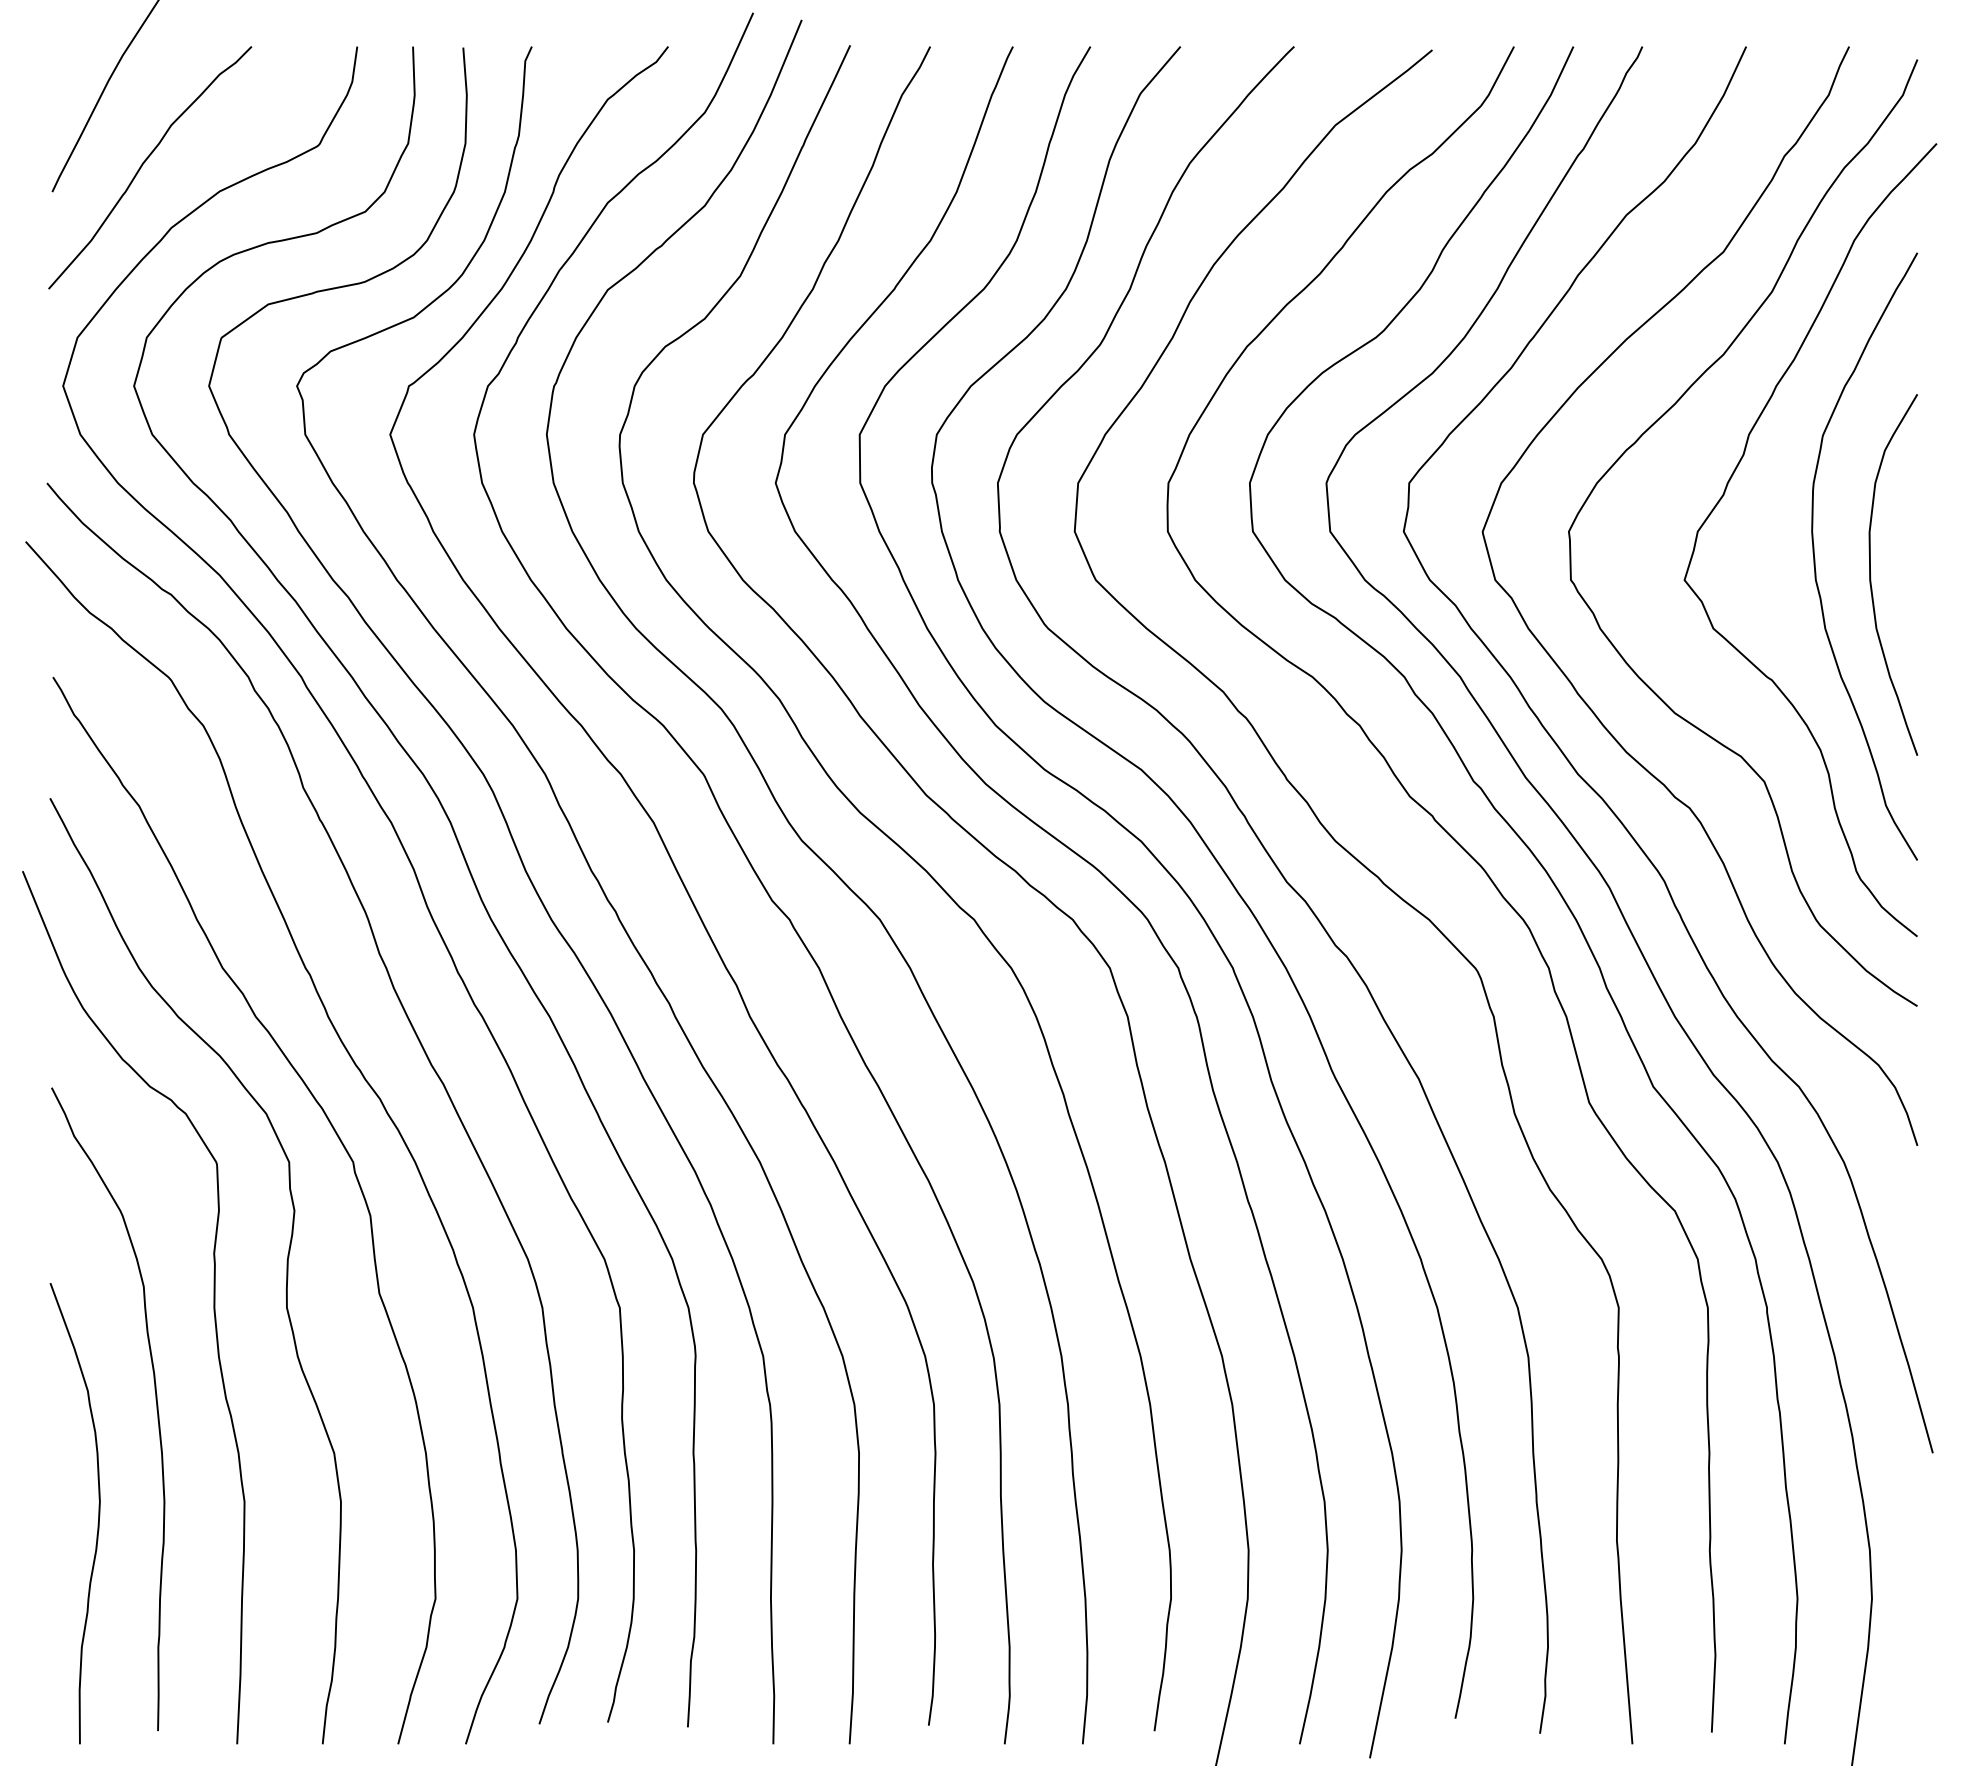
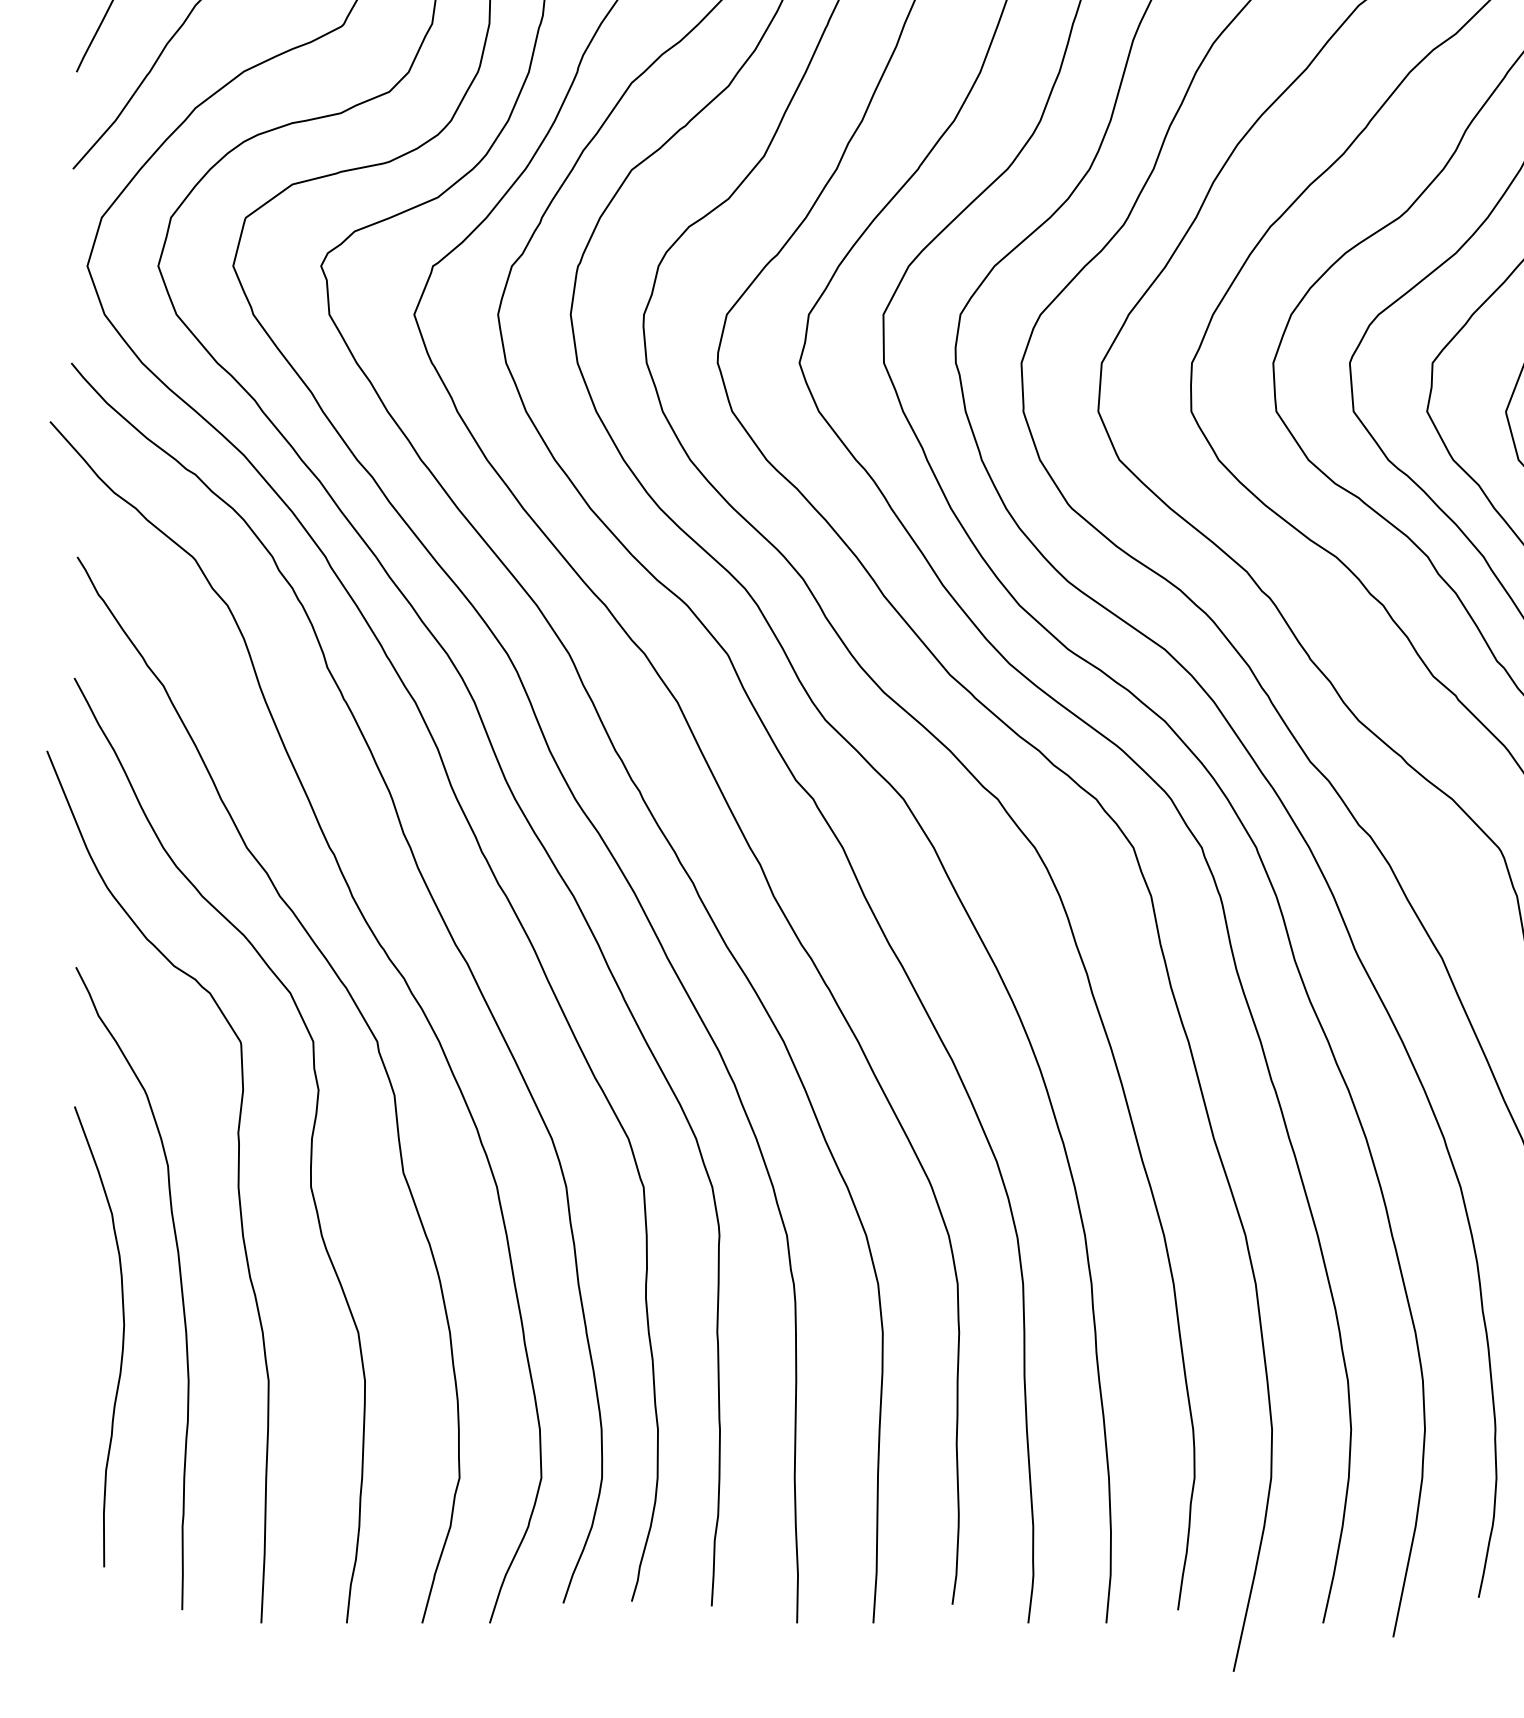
curve: (98, 1513) -> (122, 1336), moved

